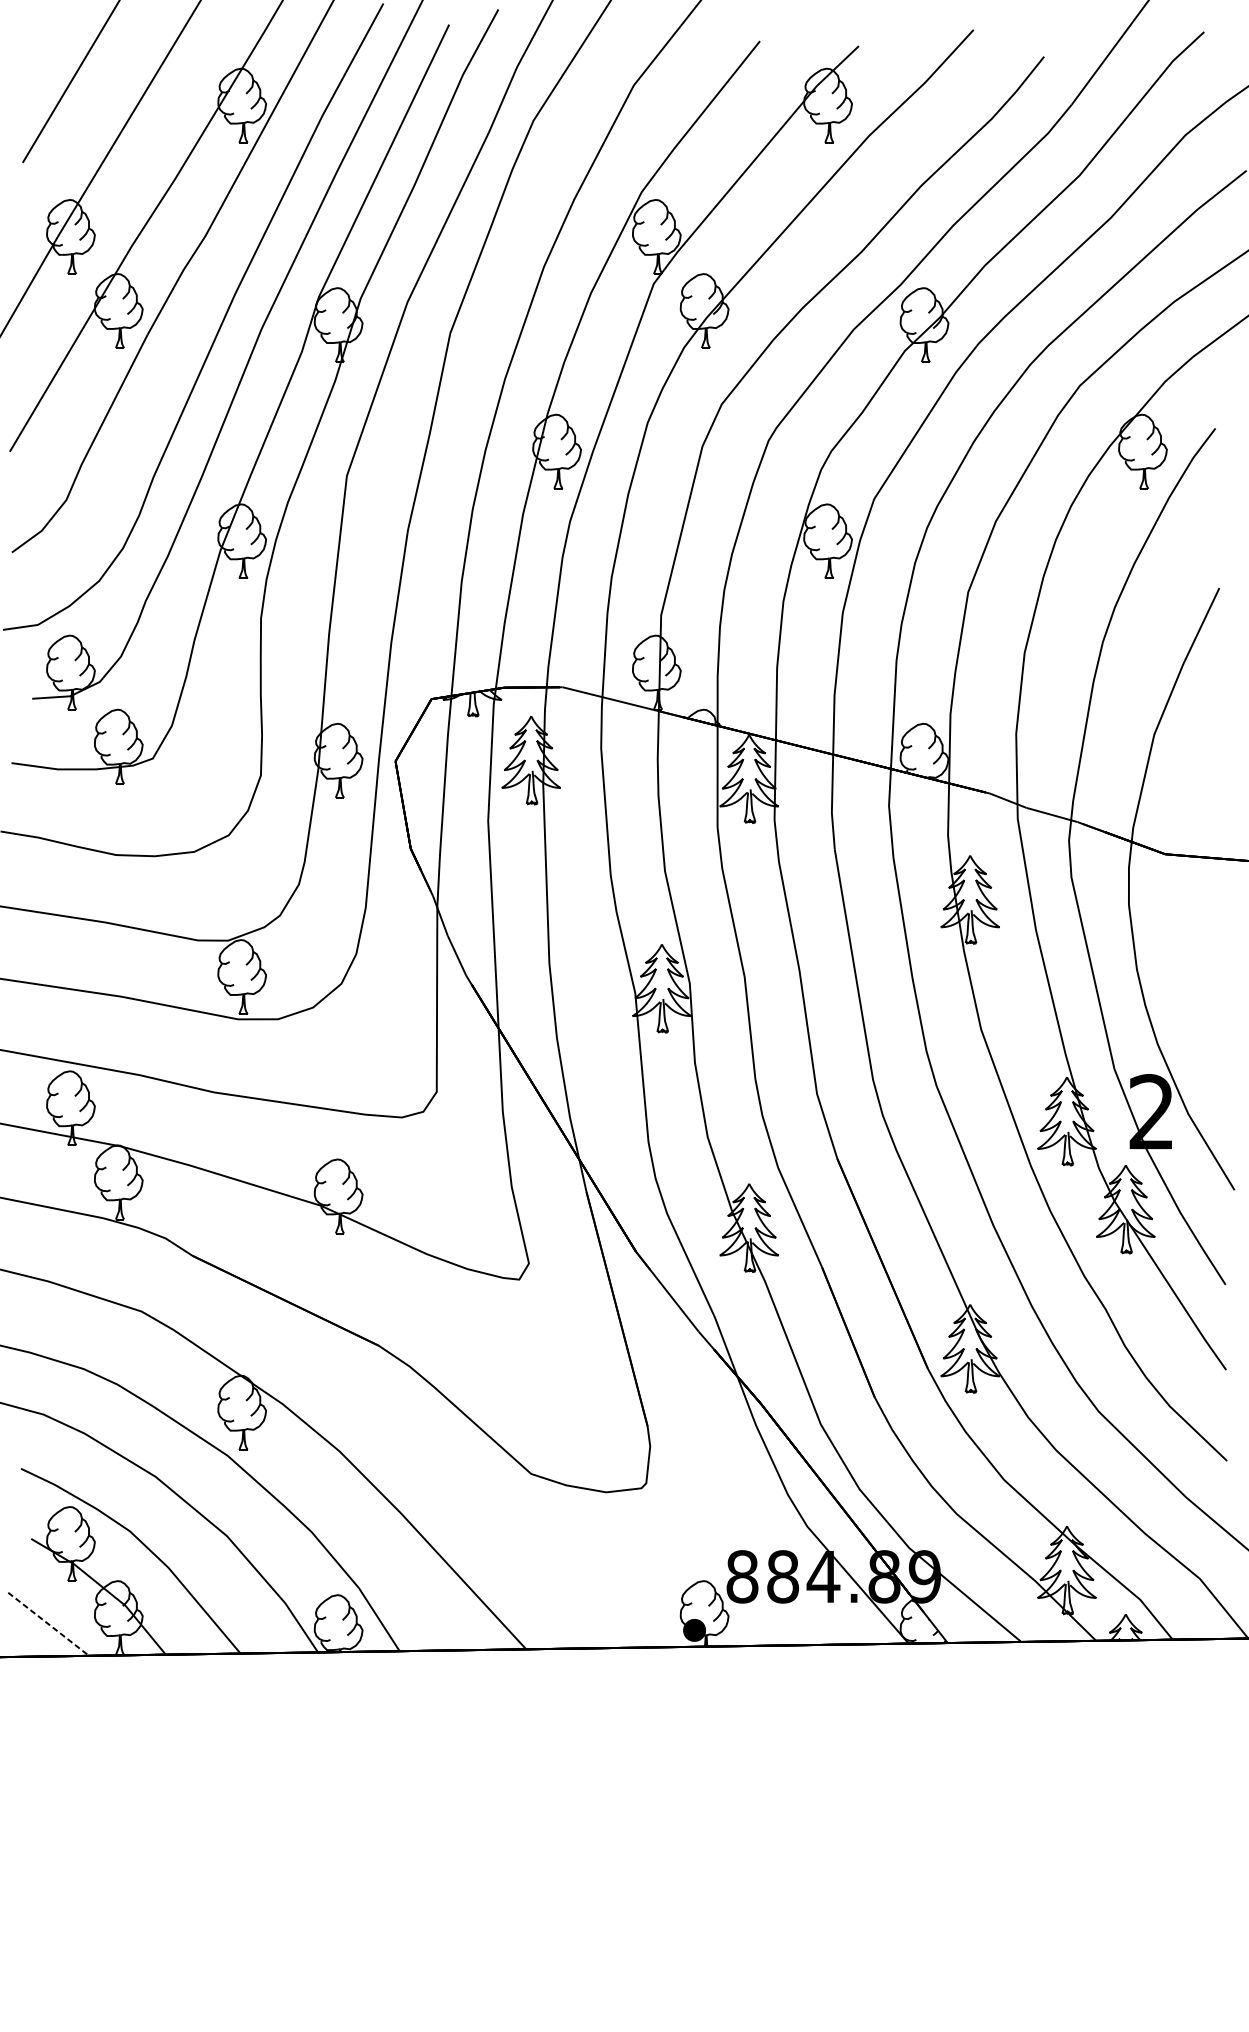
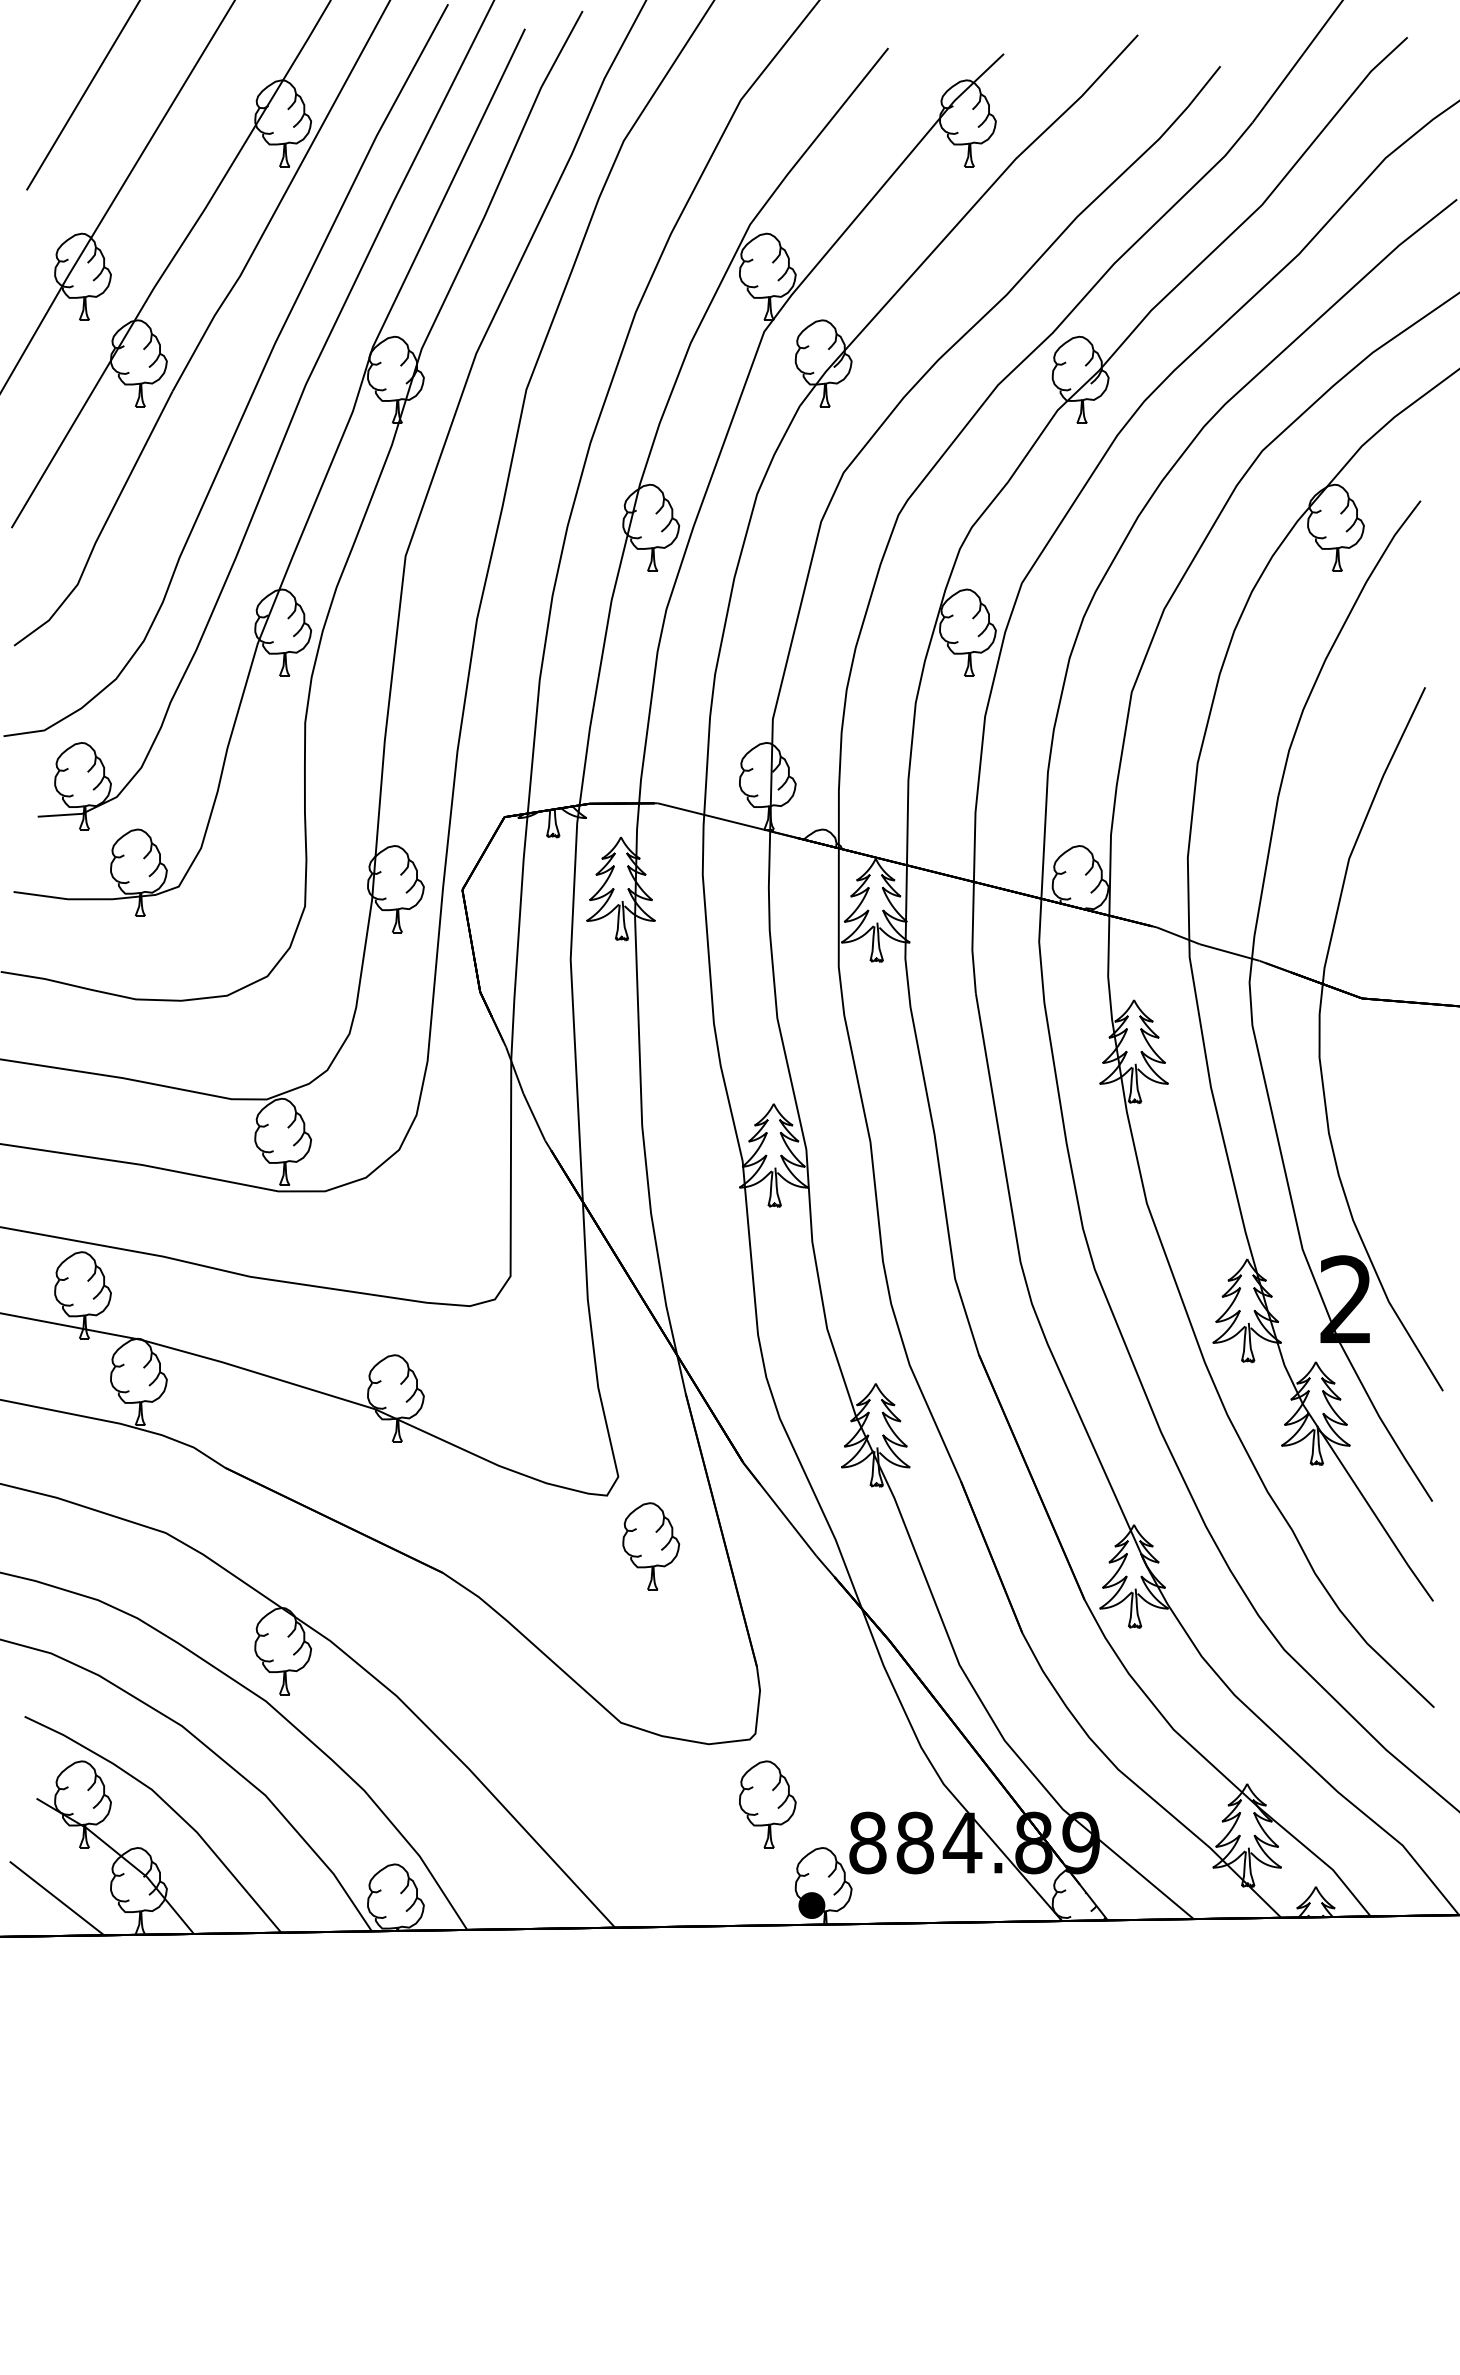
part: (557, 1323) -> (651, 1546), added
part: (656, 1543) -> (767, 1804), added
line: (48, 1624) -> (56, 1898), dashed -> solid

